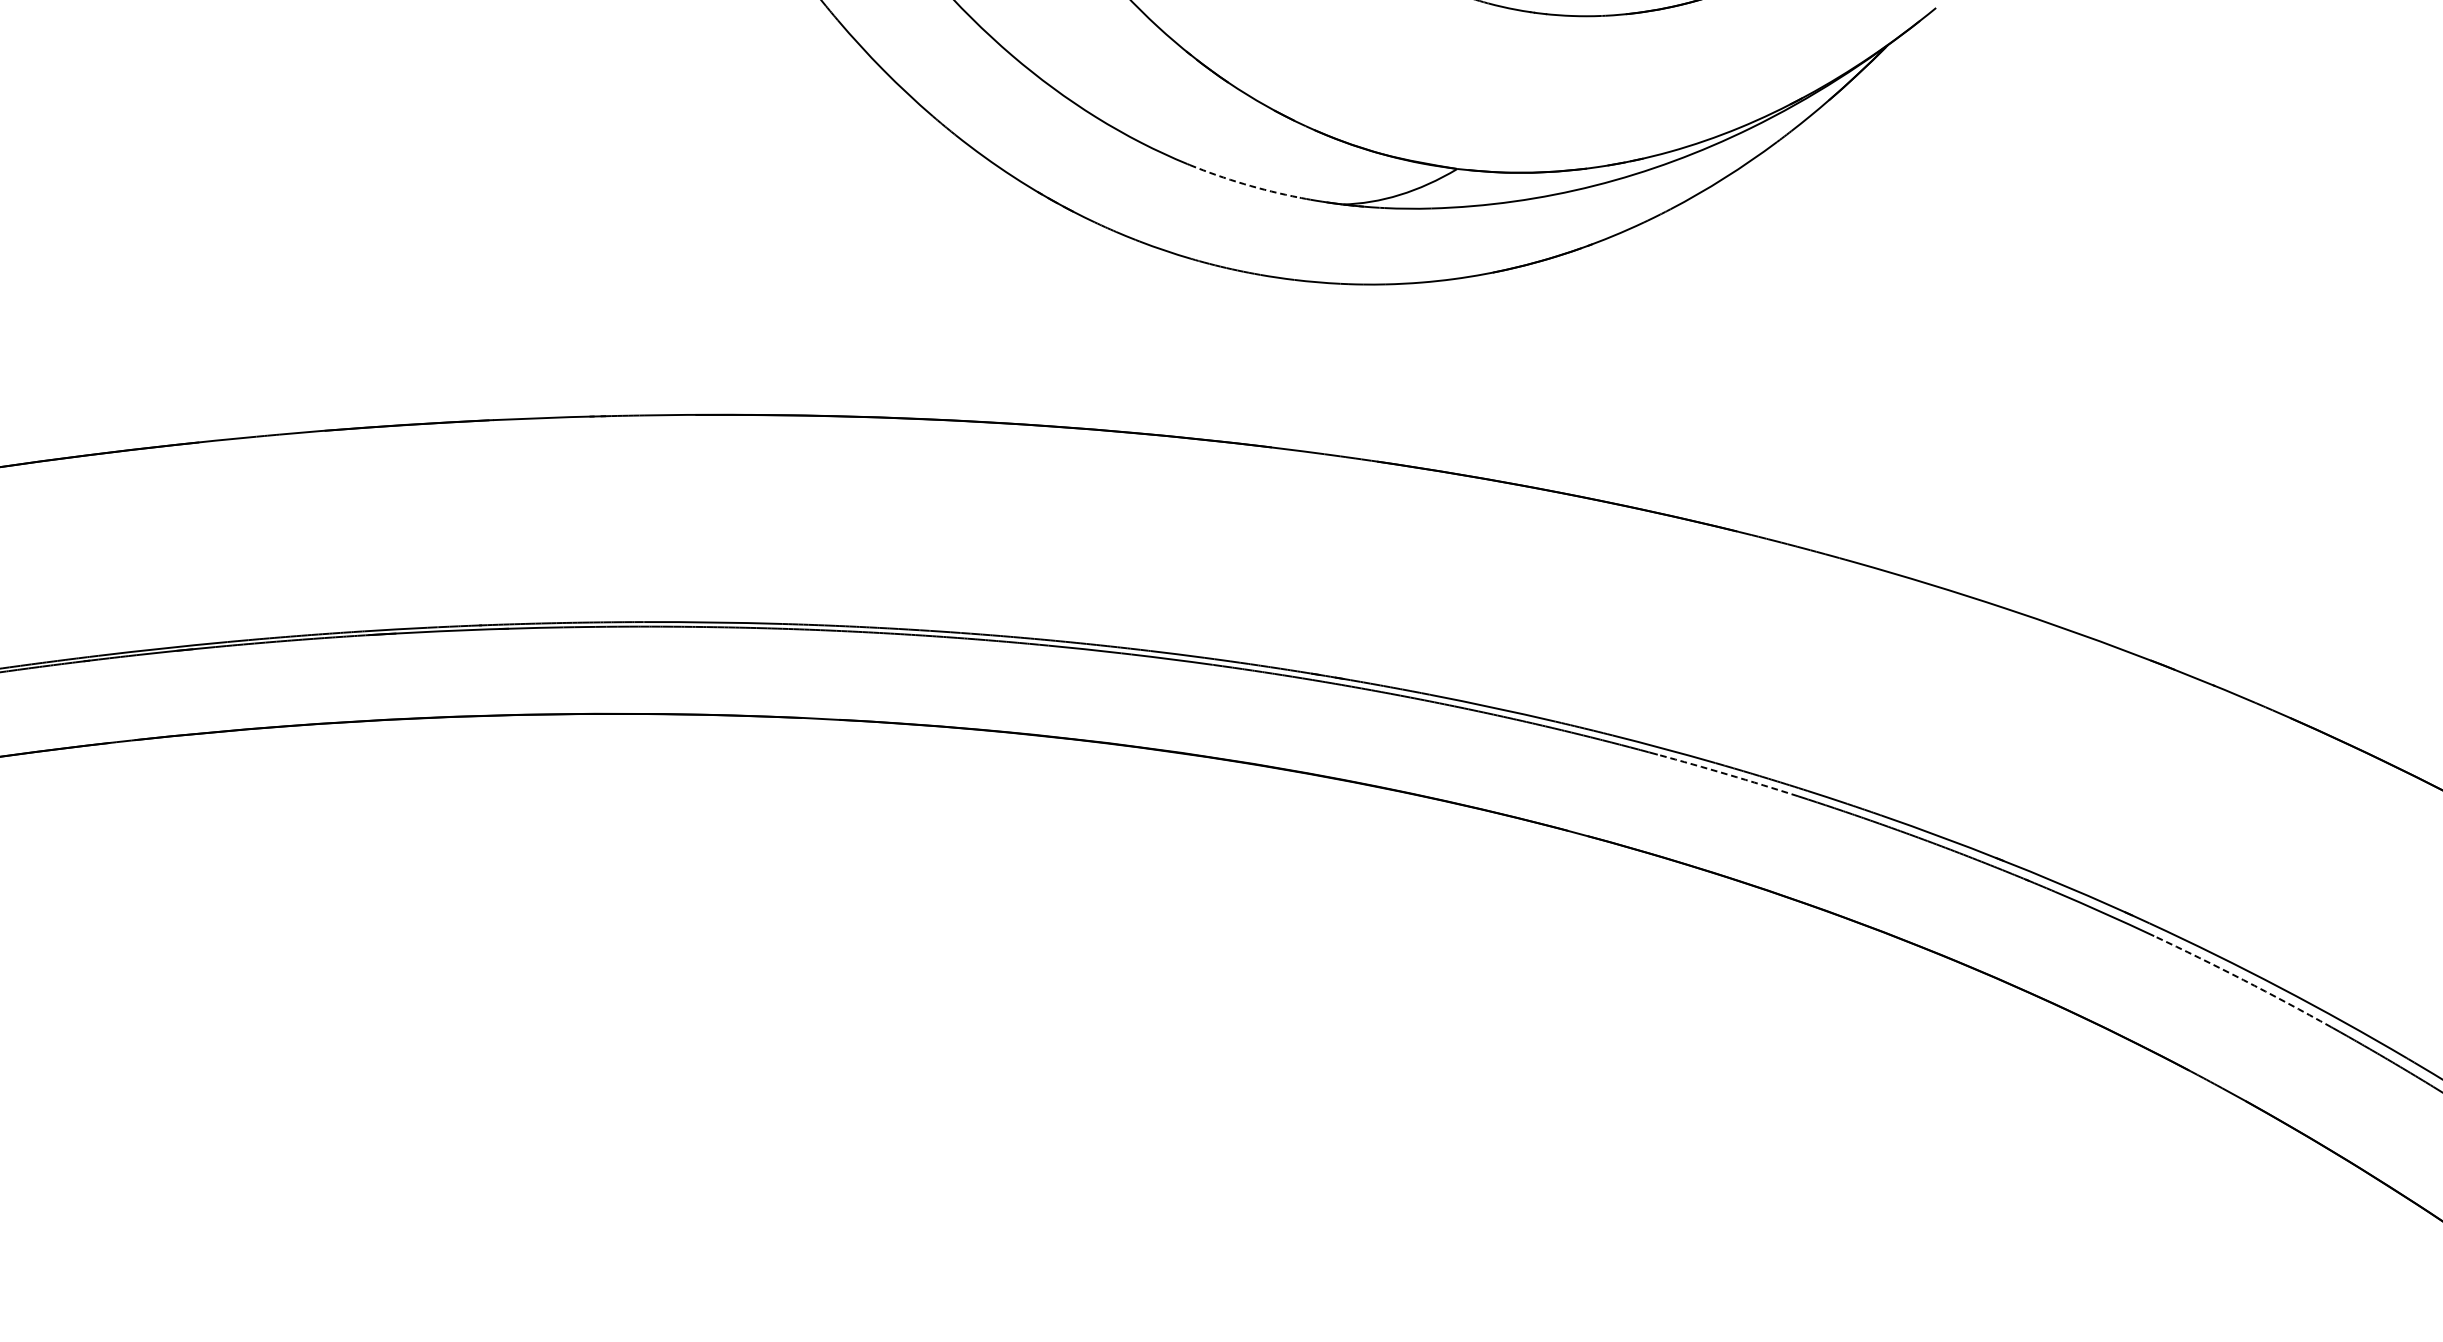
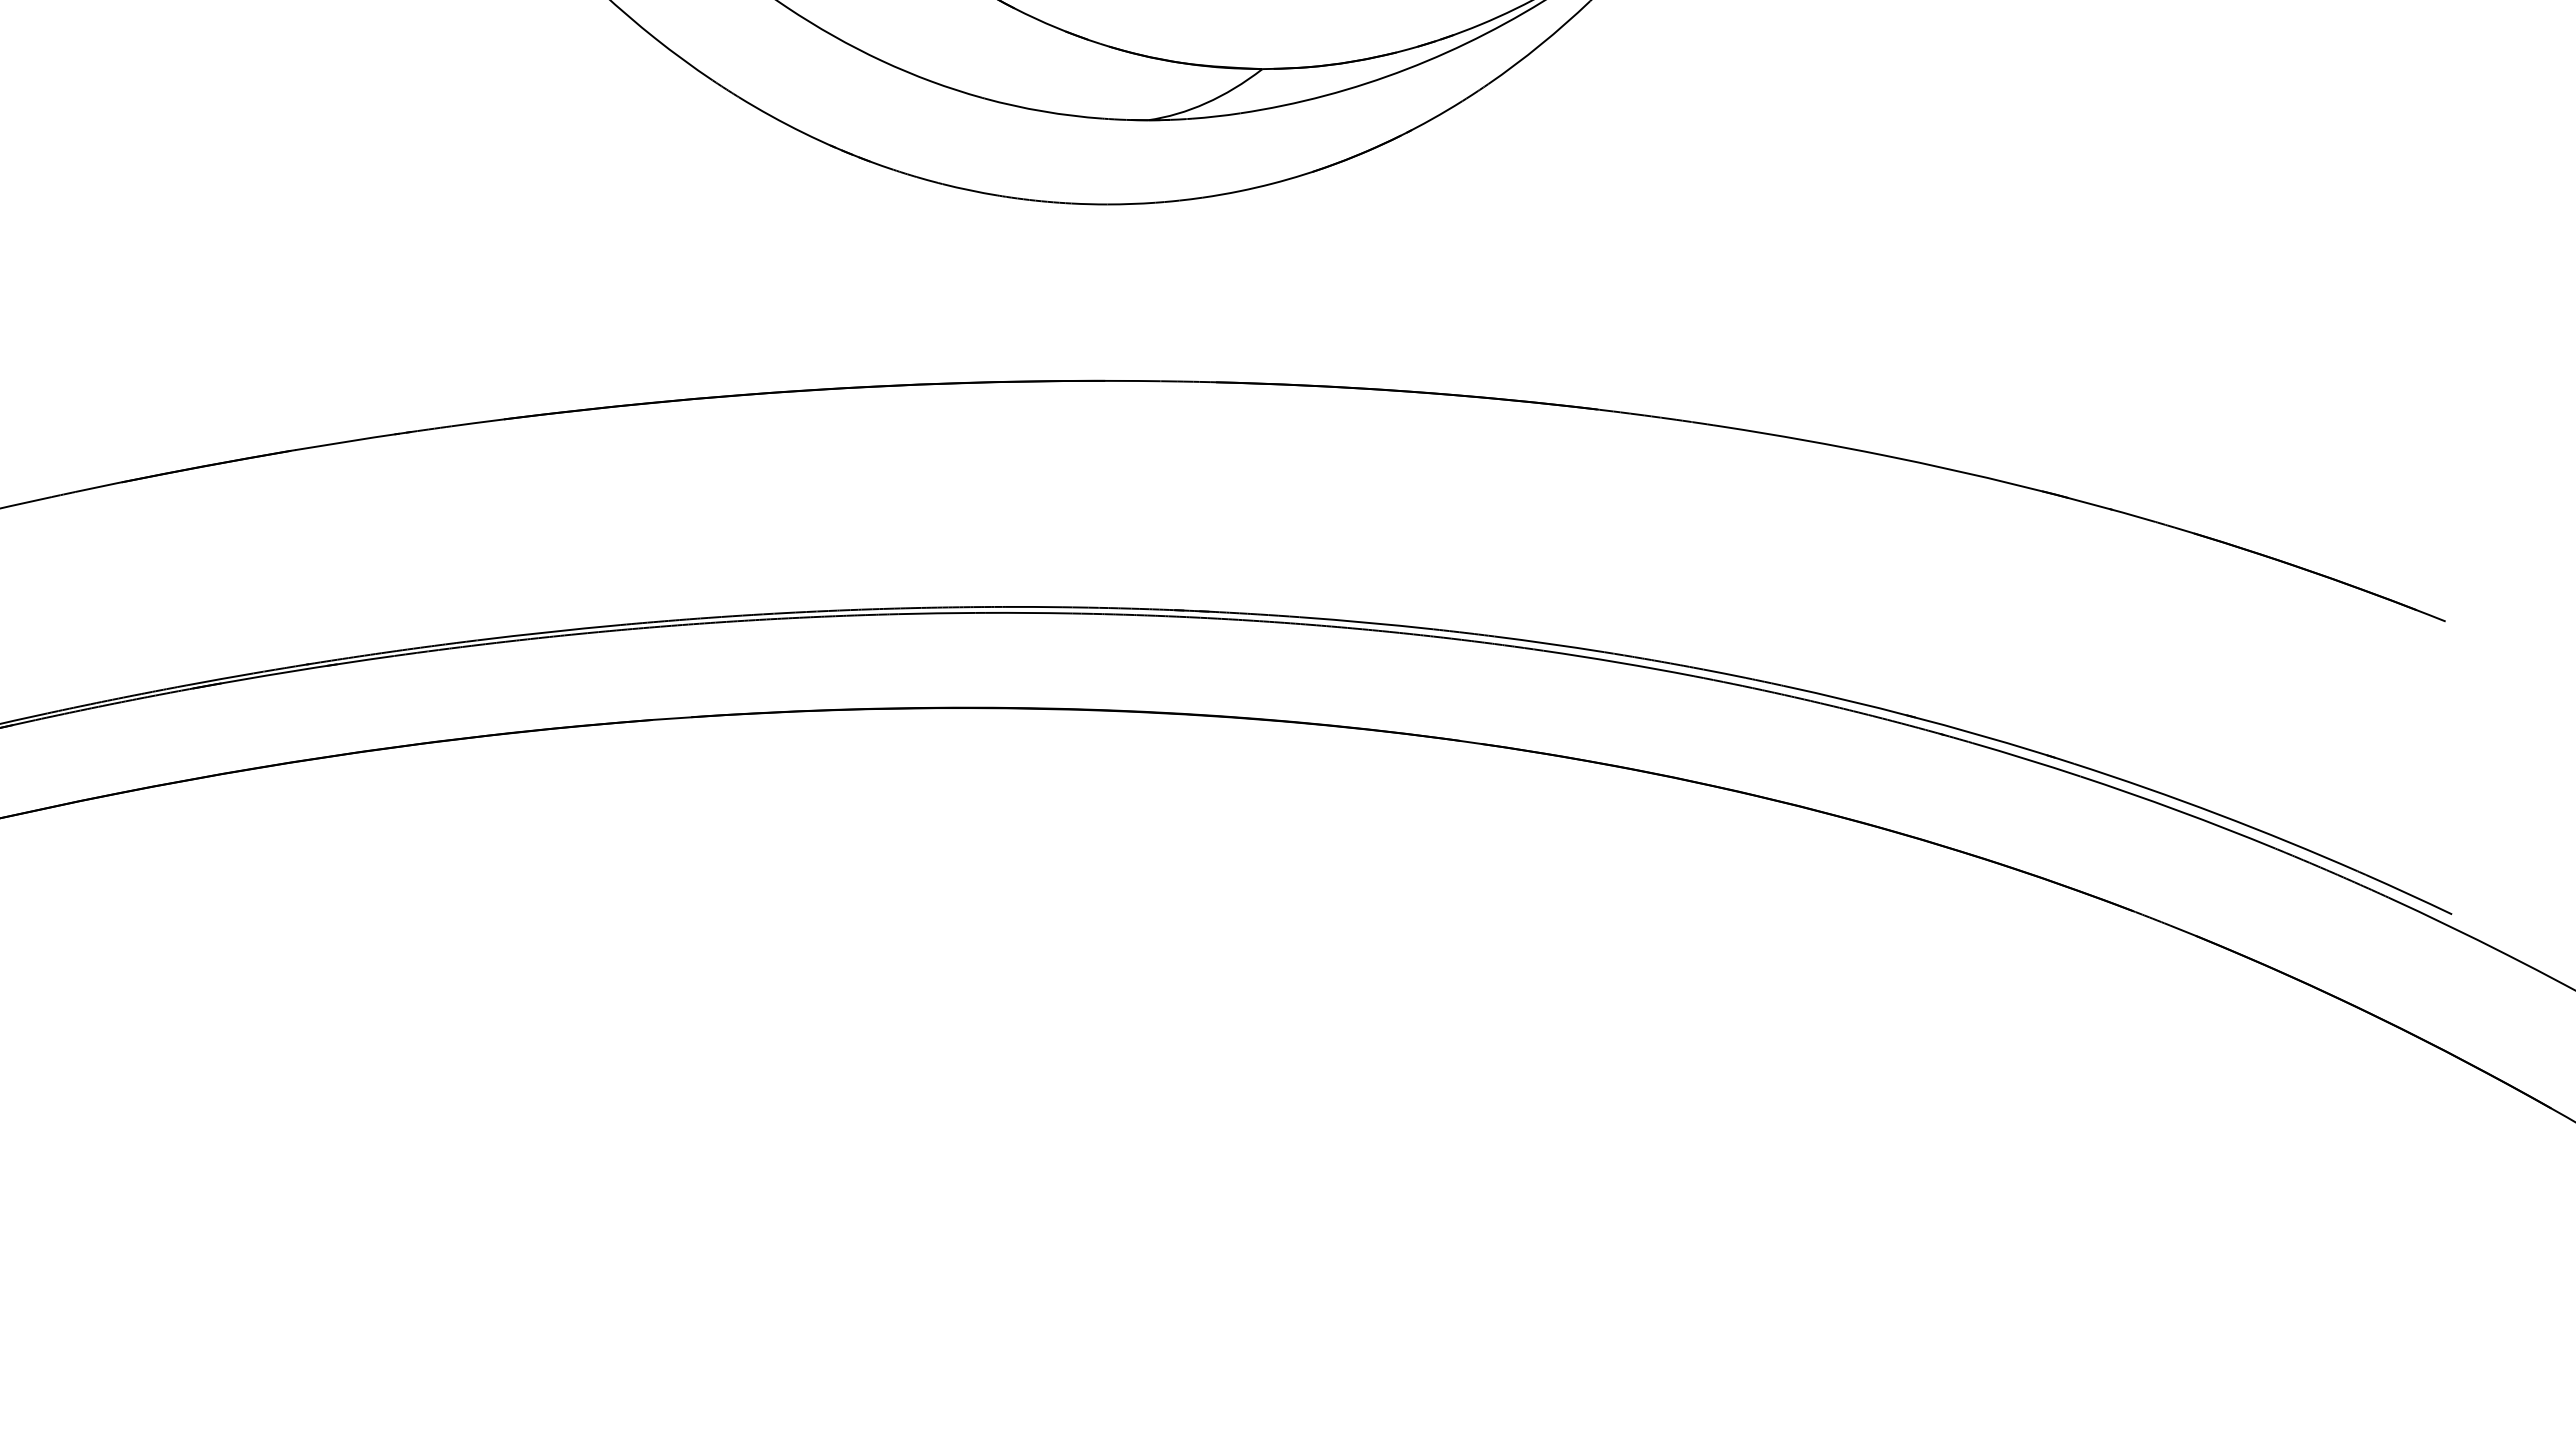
arc: (1244, 184) -> (1043, 111), dashed -> solid
arc: (1727, 774) -> (1618, 662), dashed -> solid
arc: (2243, 979) -> (2178, 810), dashed -> solid

